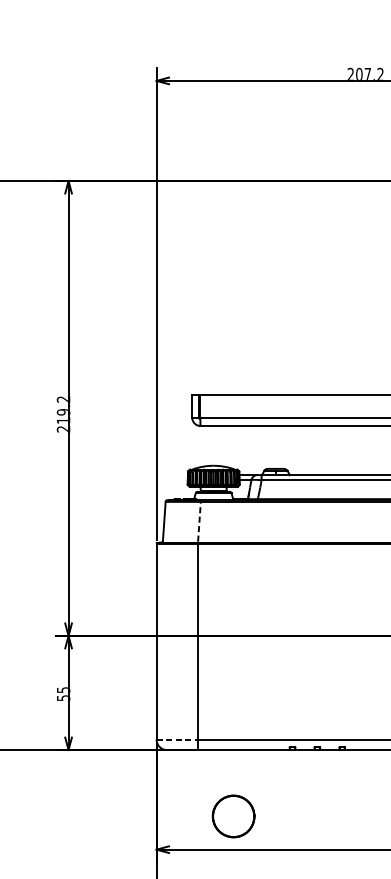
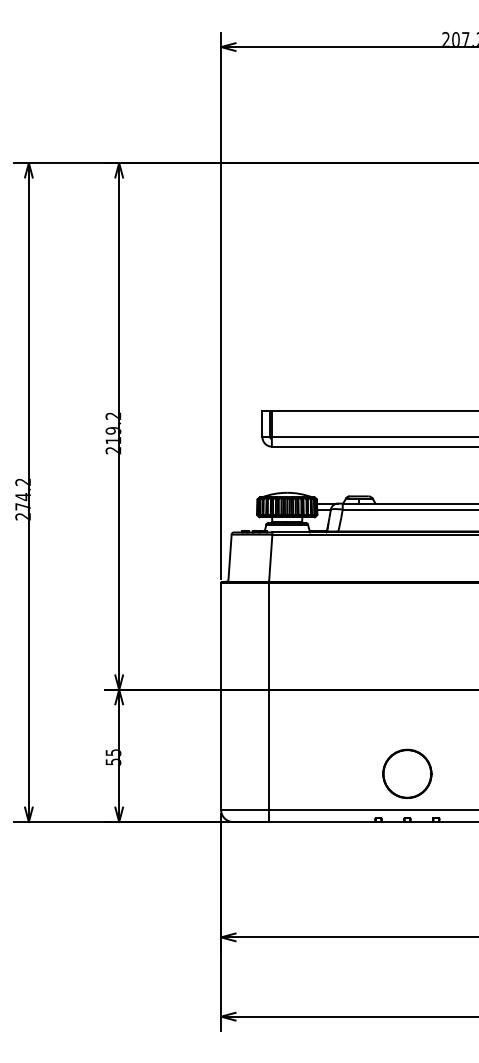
line: (199, 521) -> (270, 557), dashed -> solid
line: (177, 739) -> (245, 809), dashed -> solid
part: (233, 816) -> (407, 773), moved

